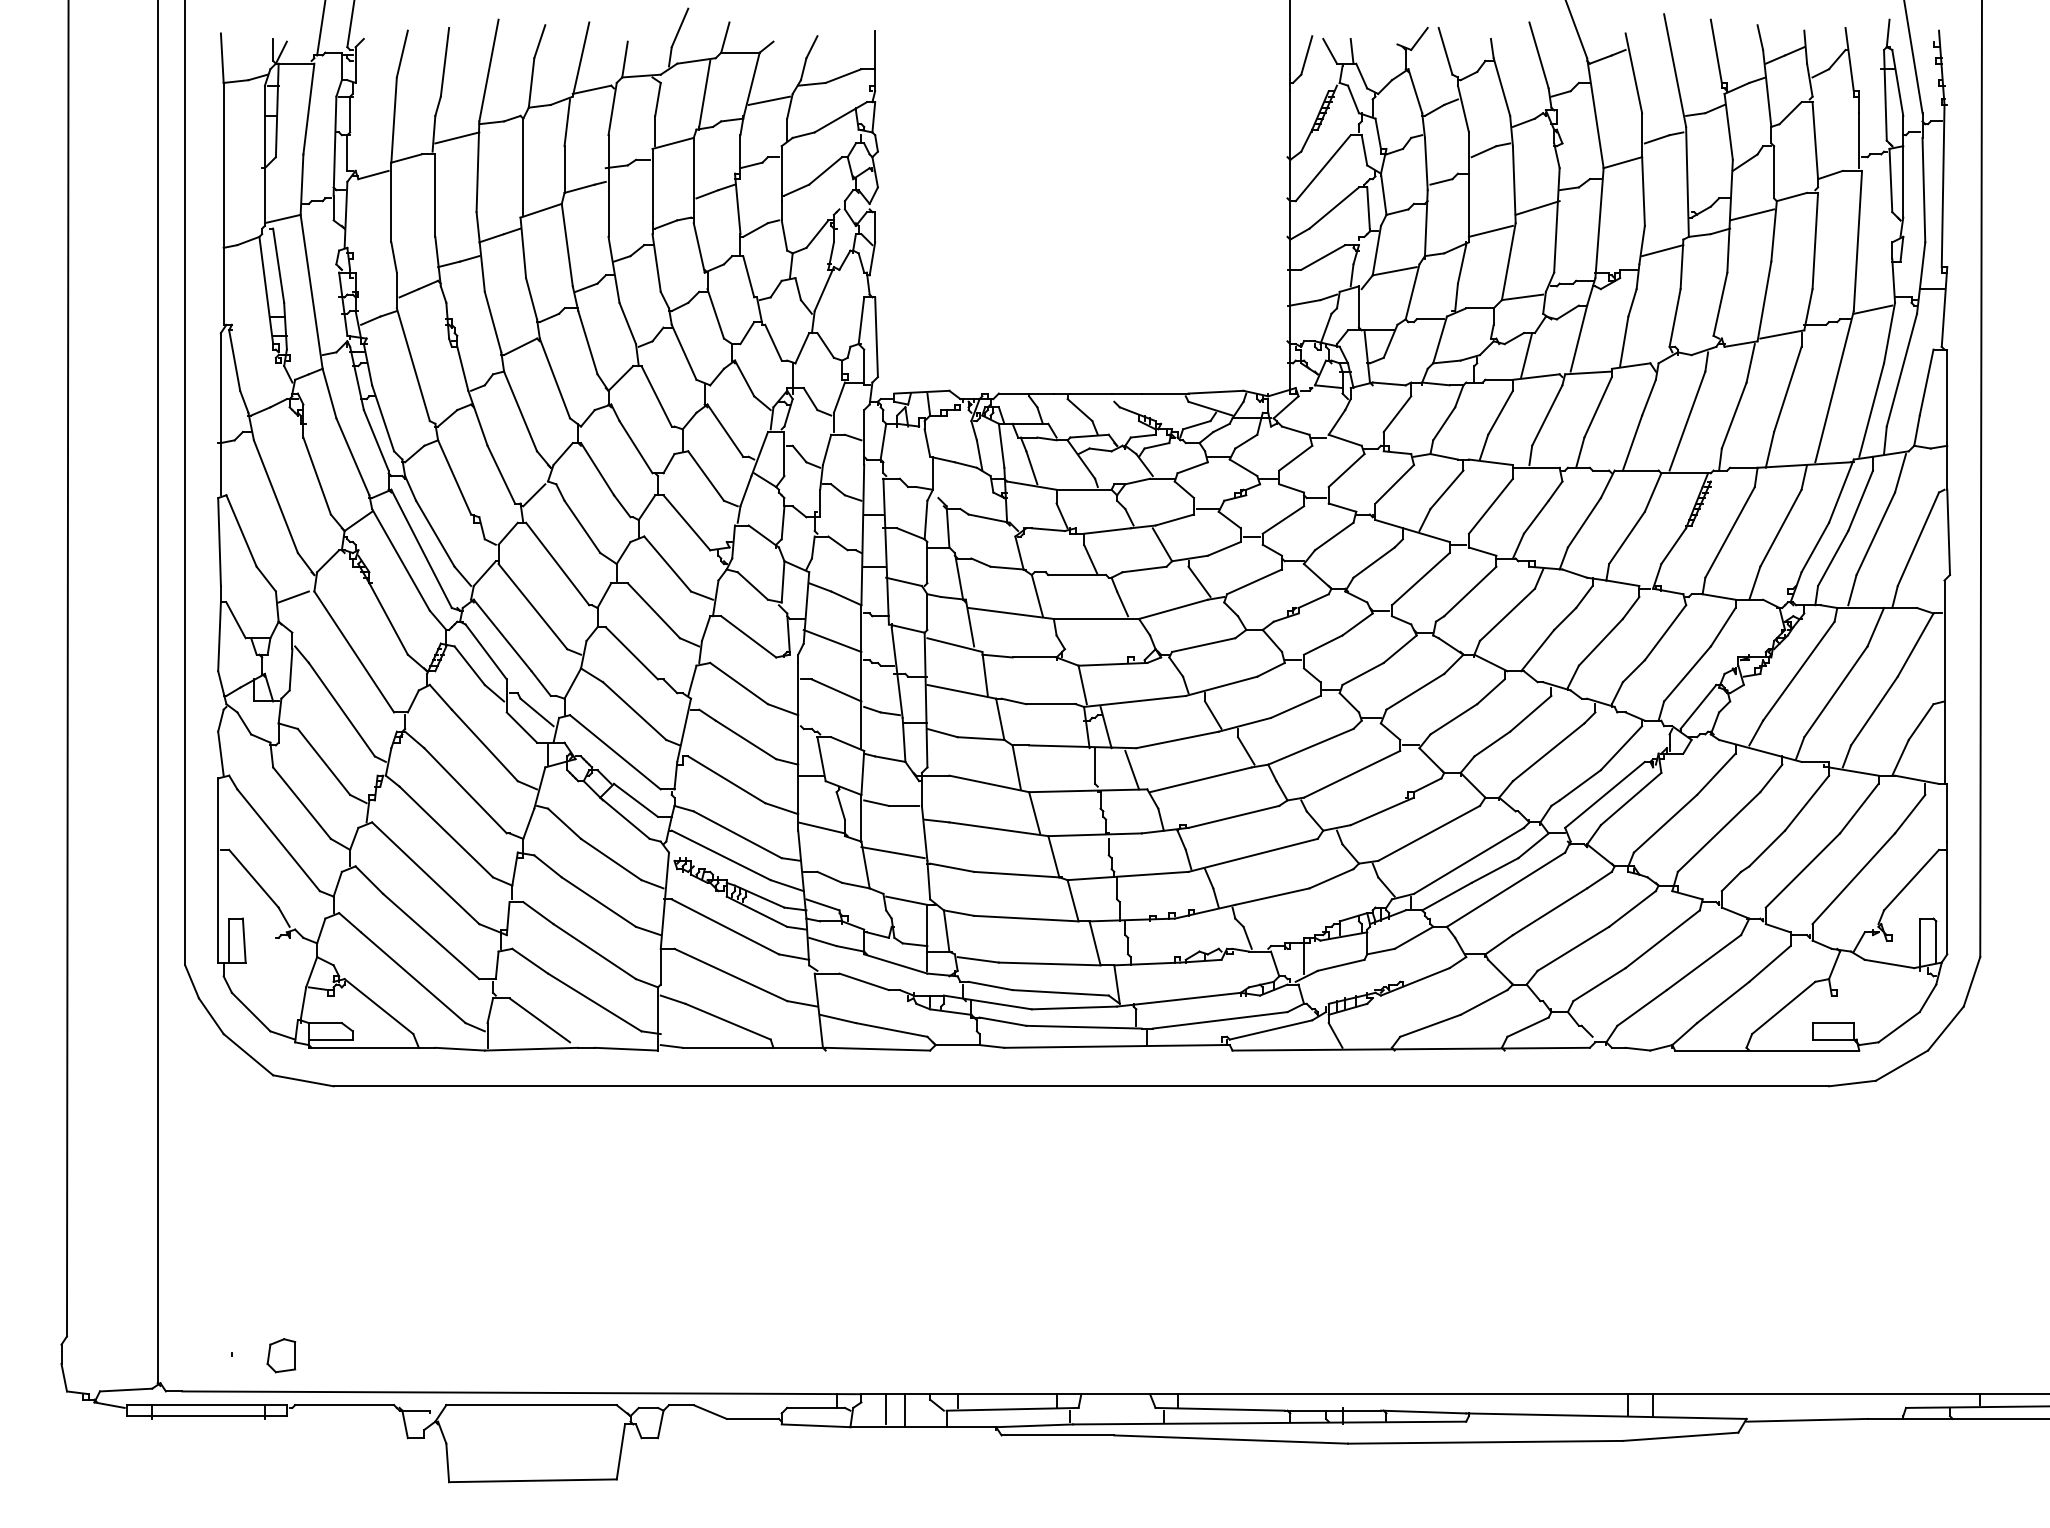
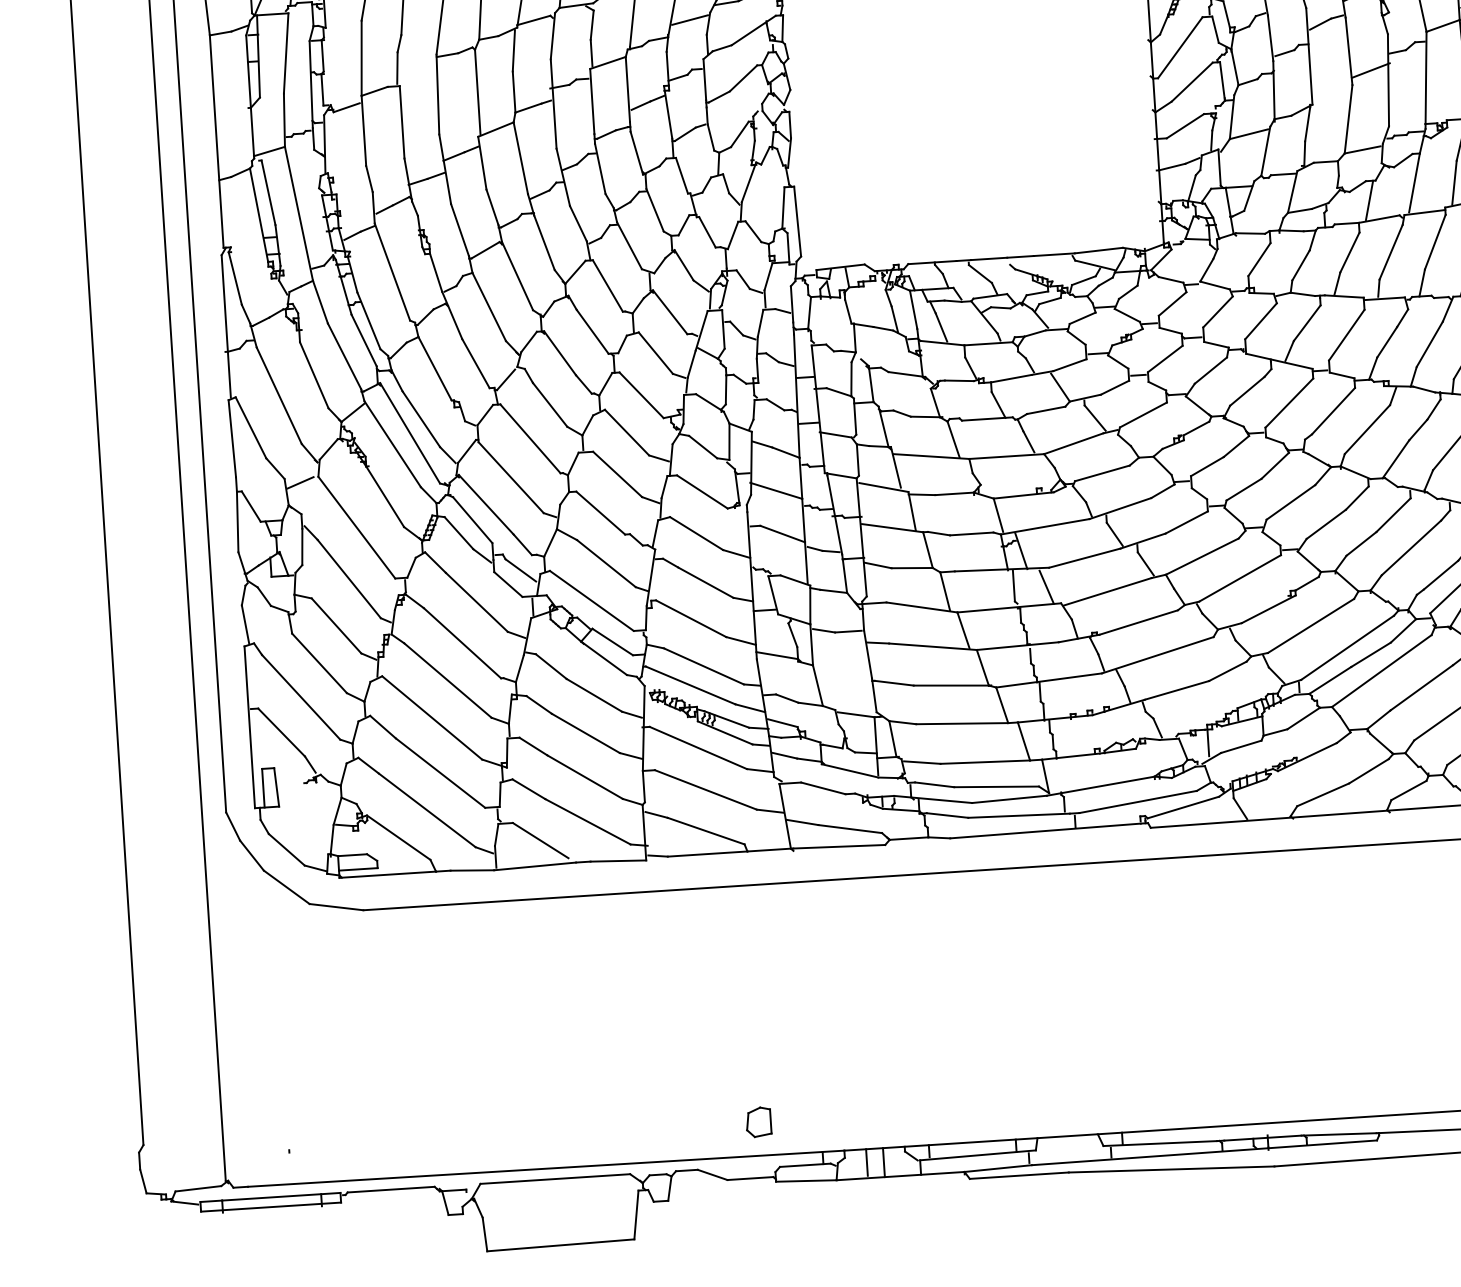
line: (457, 137) -> (418, 70), removed
line: (1490, 230) -> (1330, 93), removed
line: (892, 852) -> (840, 673), removed
part: (281, 1355) -> (758, 1122), moved

